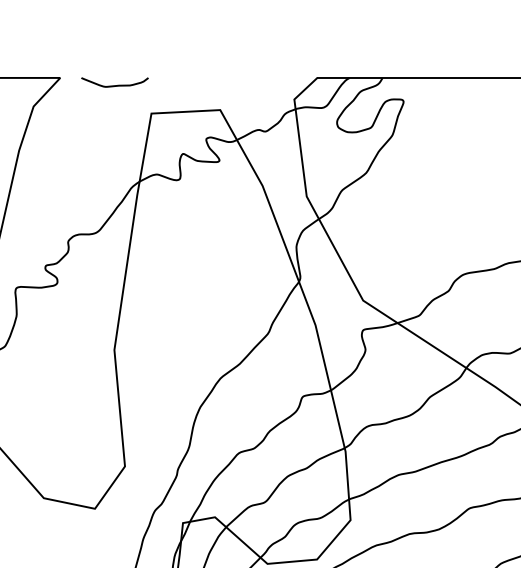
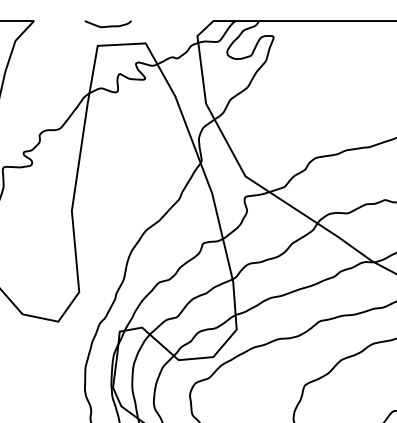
curve: (113, 84) -> (107, 25), moved

